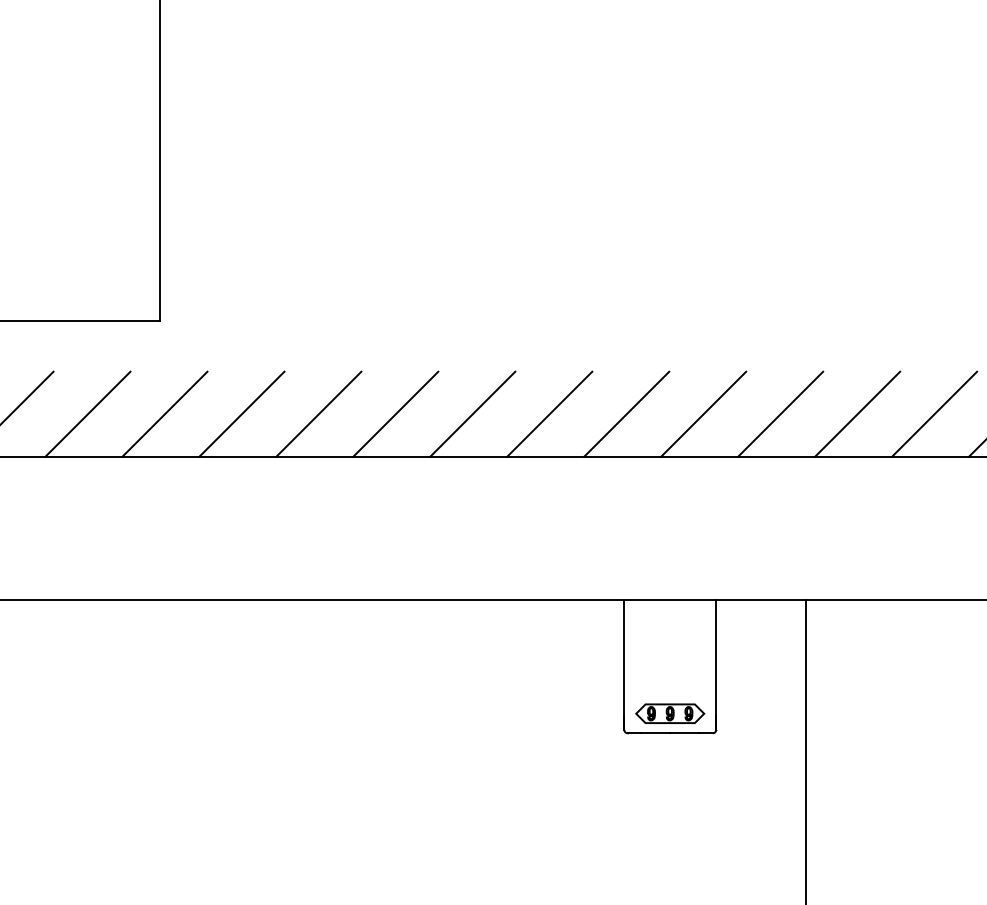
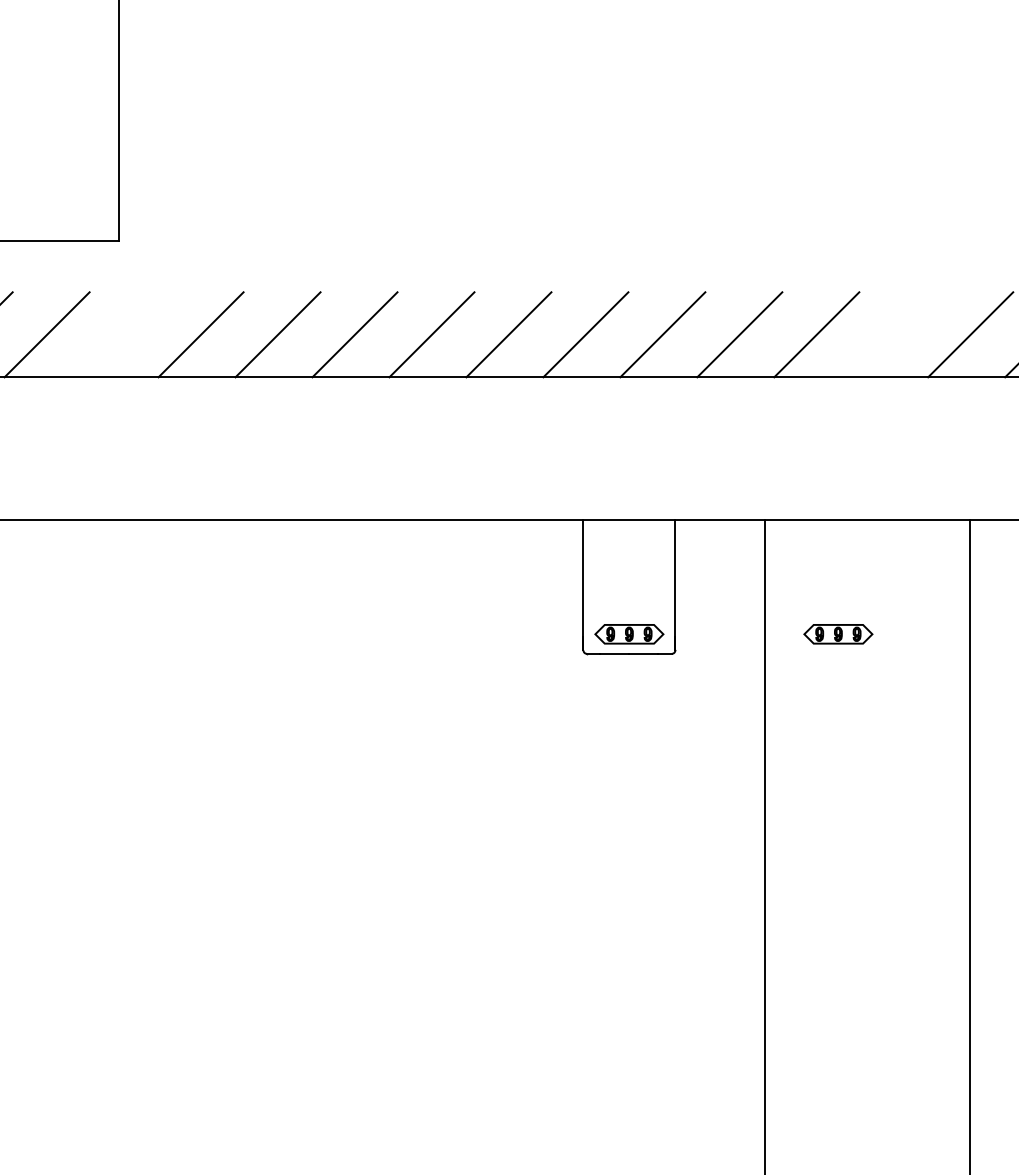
line: (164, 413) -> (123, 334), removed
line: (934, 413) -> (893, 334), removed
part: (879, 713) -> (838, 634), added

